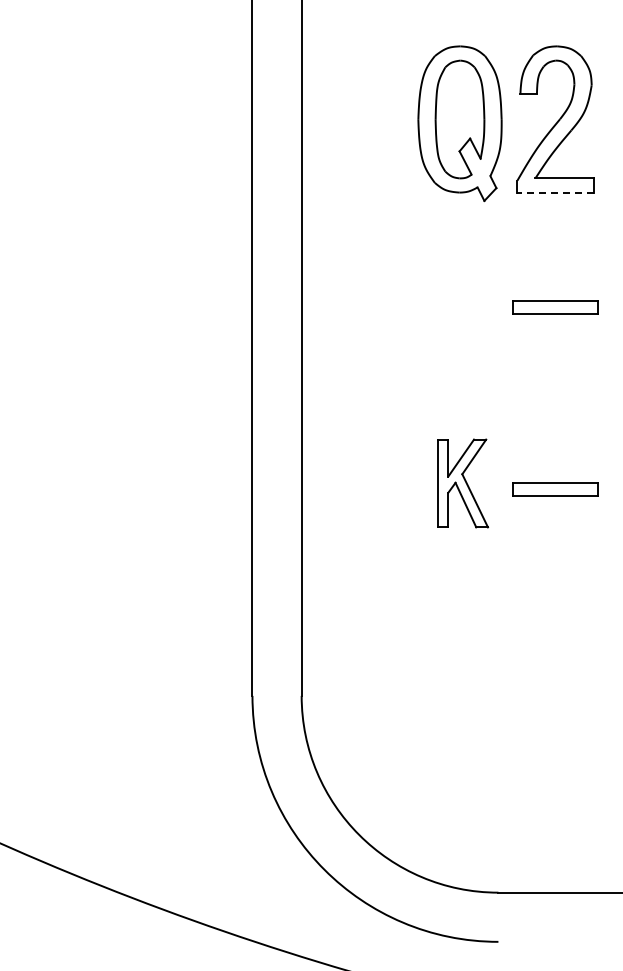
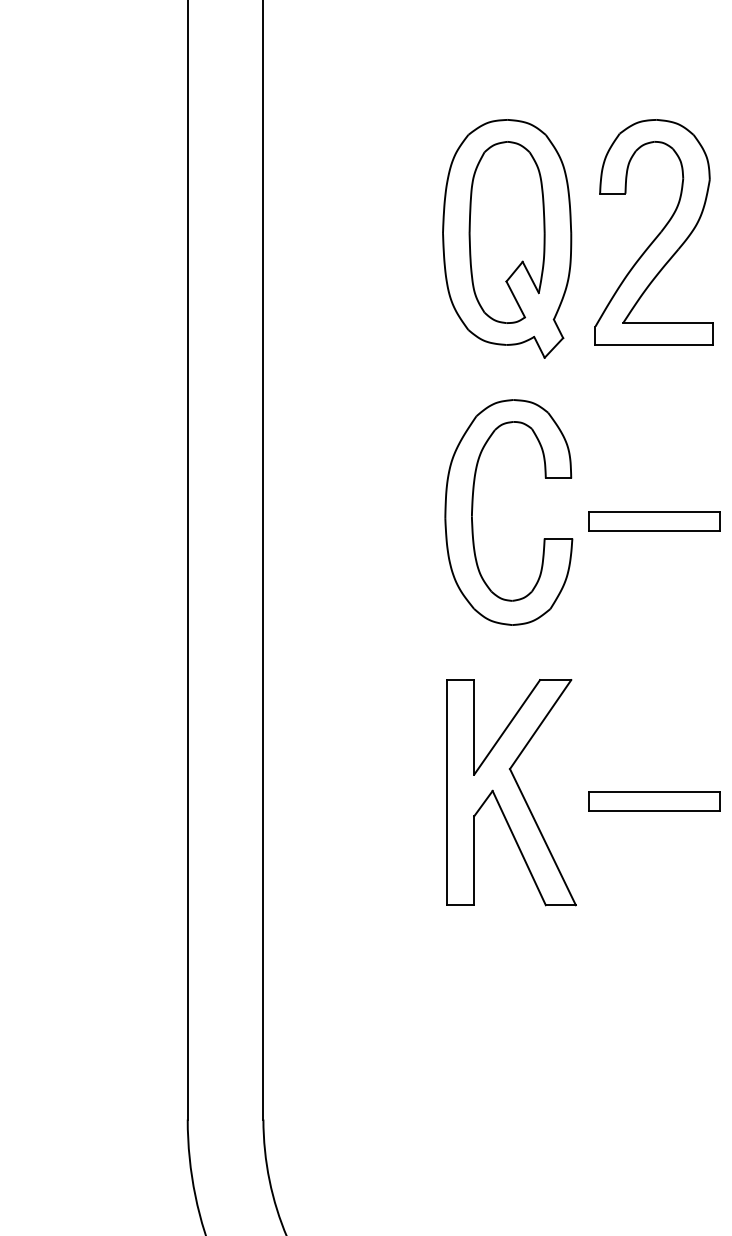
line: (555, 192) -> (654, 344), dashed -> solid
part: (438, 301) -> (474, 512), added
part: (462, 483) -> (510, 792), size x1.67

